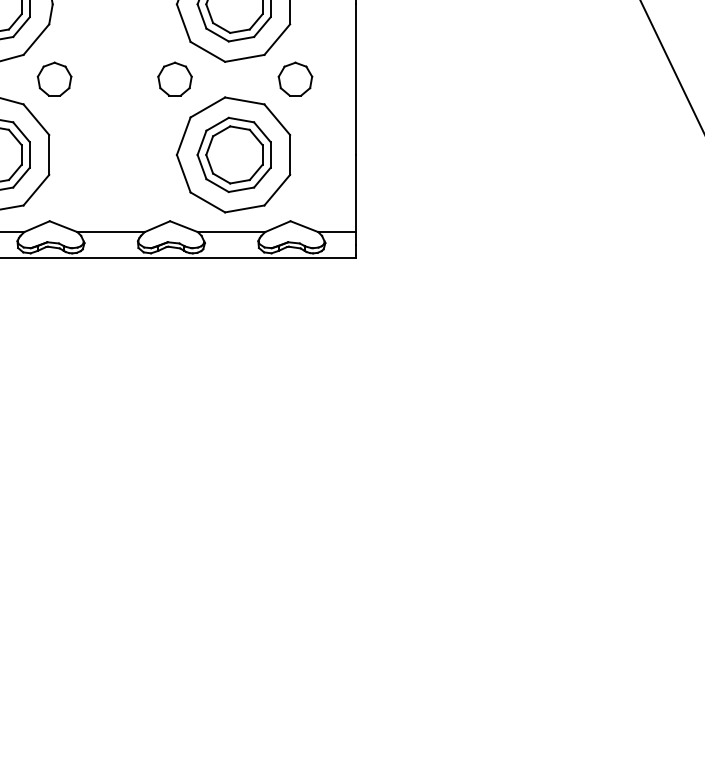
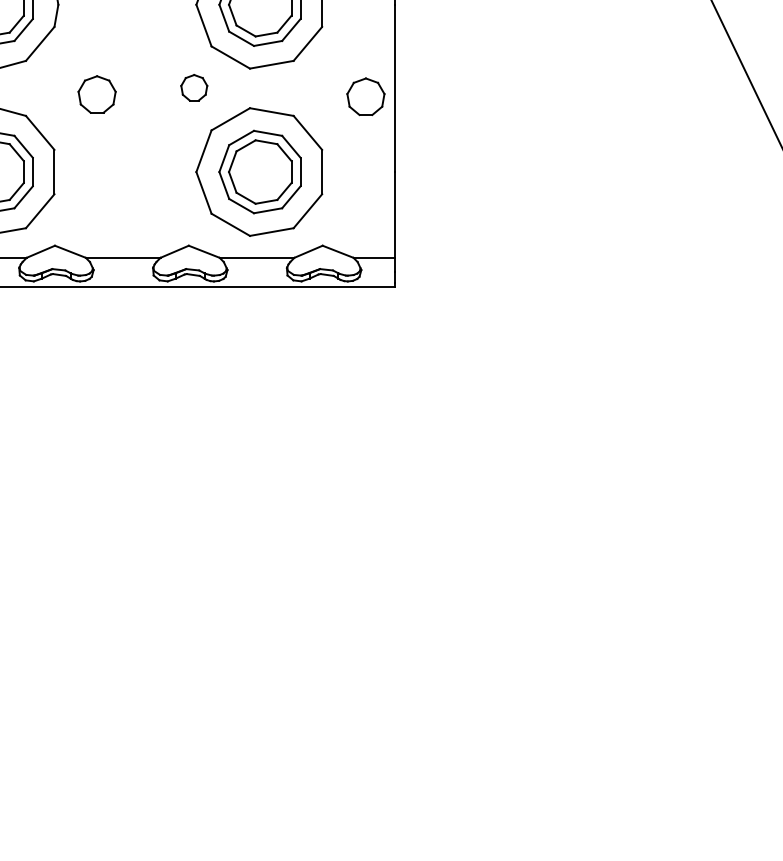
part: (54, 78) -> (97, 93), moved
part: (174, 78) -> (193, 87), size x0.7
part: (295, 78) -> (365, 95), moved

